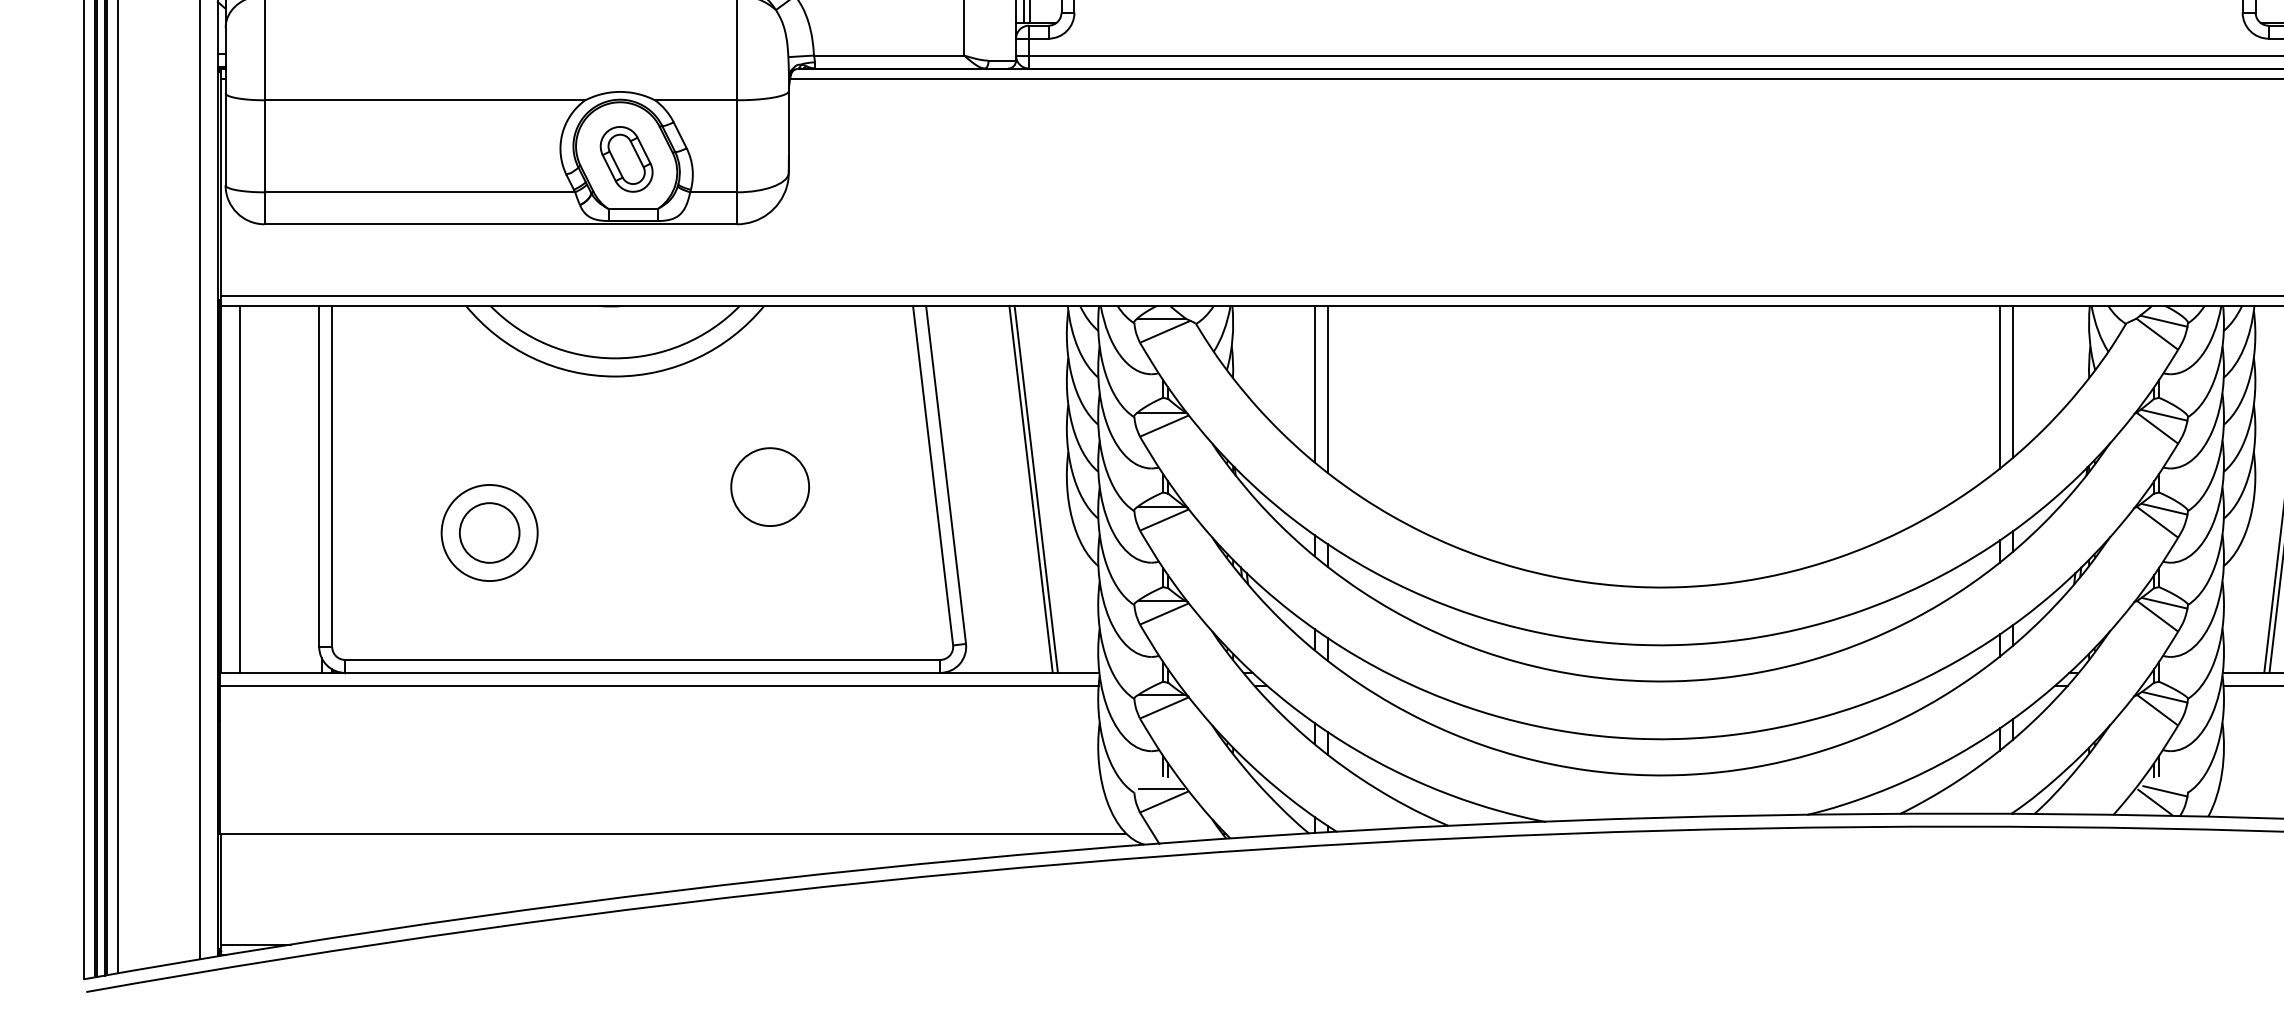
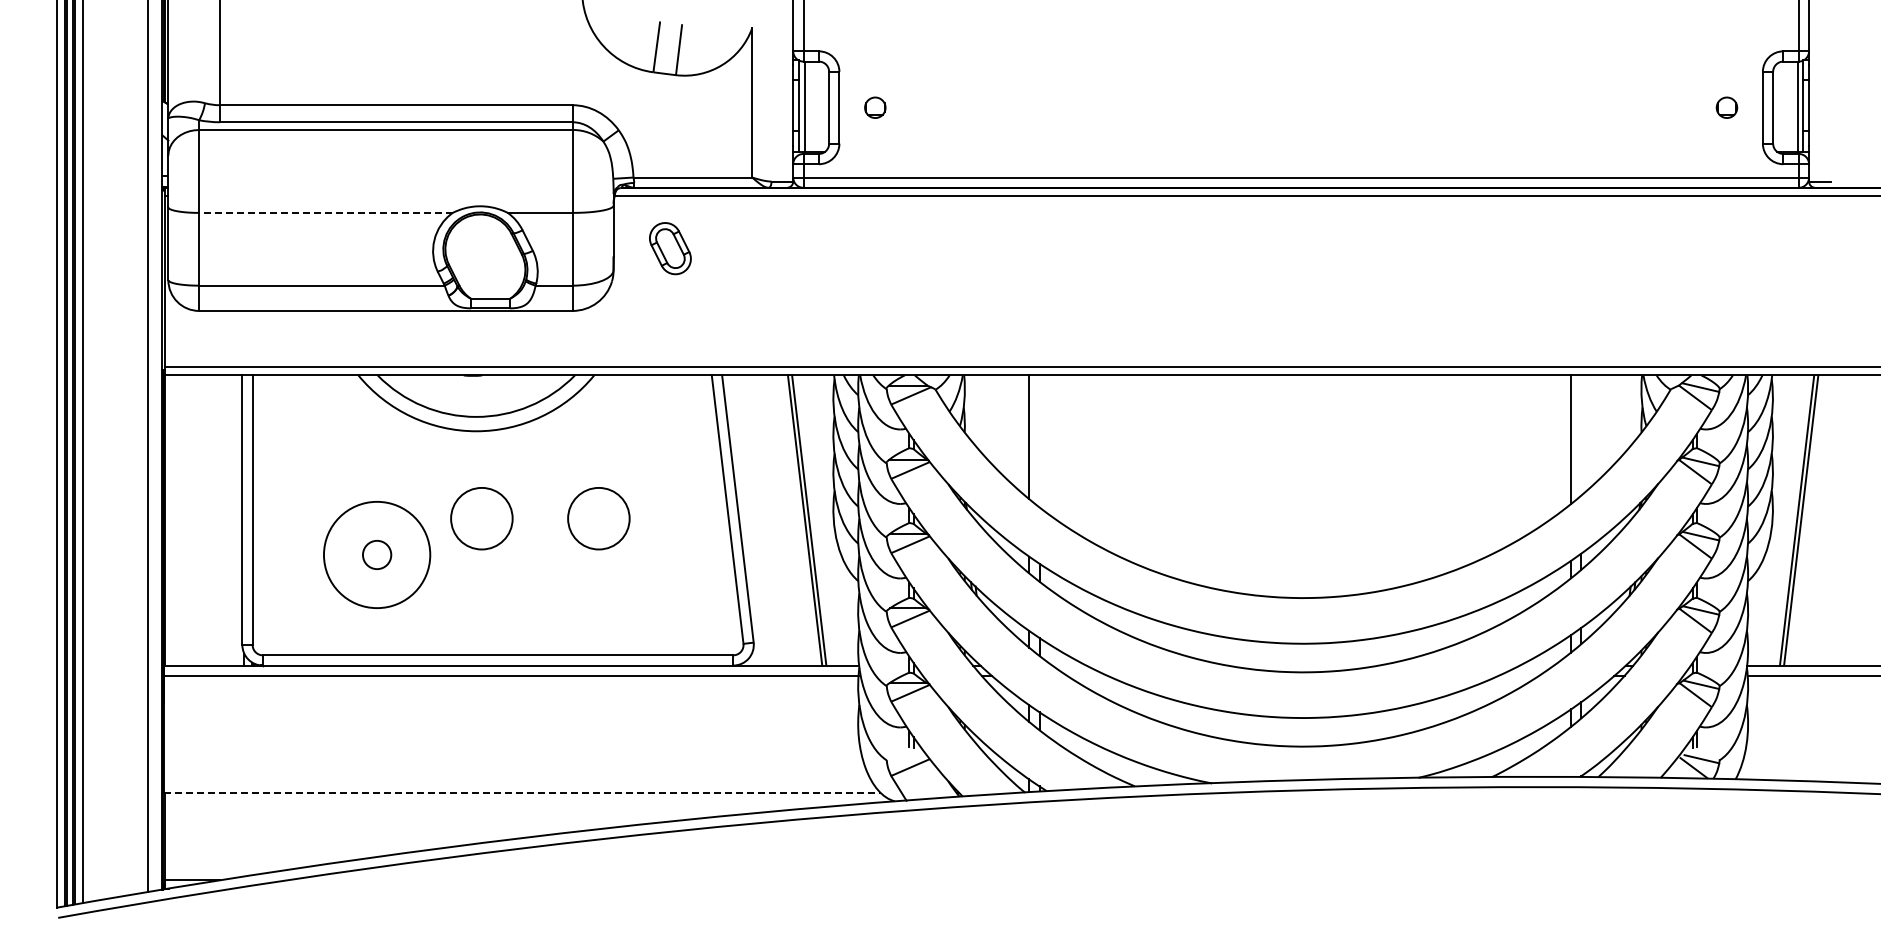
line: (424, 99) -> (325, 212), solid -> dashed
part: (626, 159) -> (670, 248), moved
line: (2013, 381) -> (1581, 435), removed
line: (1327, 389) -> (1039, 441), removed
circle: (621, 486) -> (481, 518), added
line: (239, 489) -> (179, 520), removed
circle: (488, 532) -> (376, 554), size x0.6
circle: (490, 532) -> (377, 554), size x1.4
line: (1160, 787) -> (907, 756), removed
line: (673, 833) -> (522, 792), solid -> dashed

